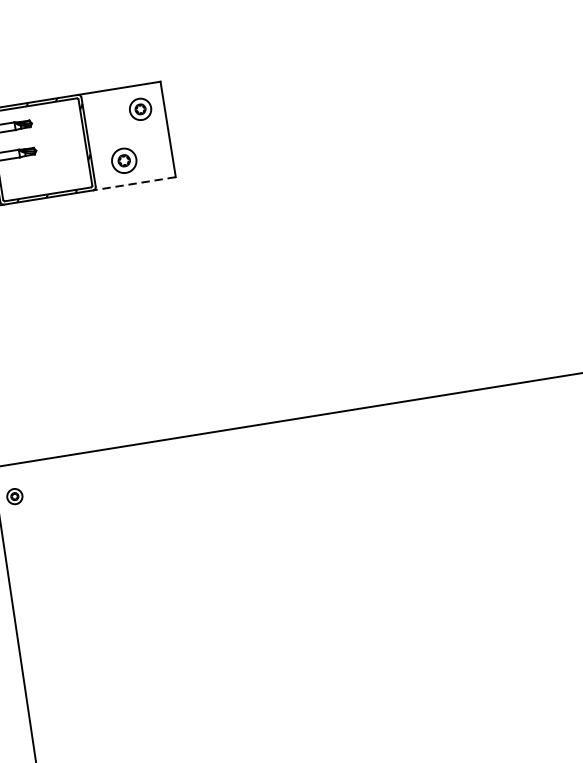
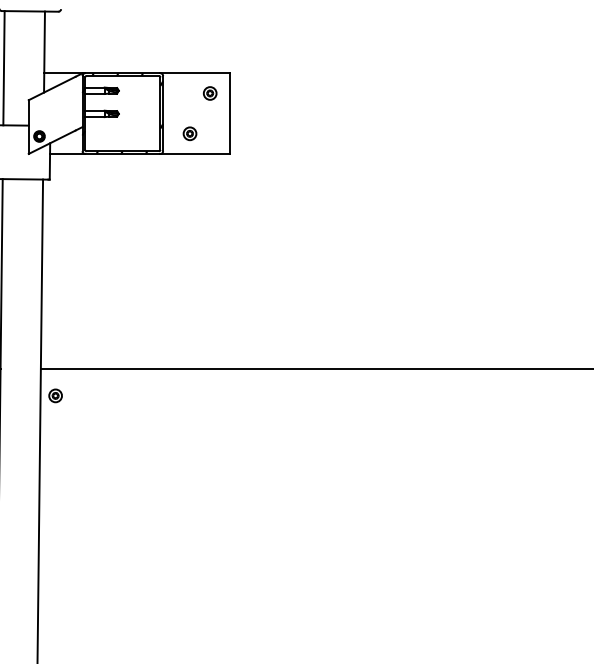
part: (139, 109) -> (209, 93), size x0.71
part: (123, 160) -> (189, 133), size x0.62
line: (134, 183) -> (195, 153), dashed -> solid

